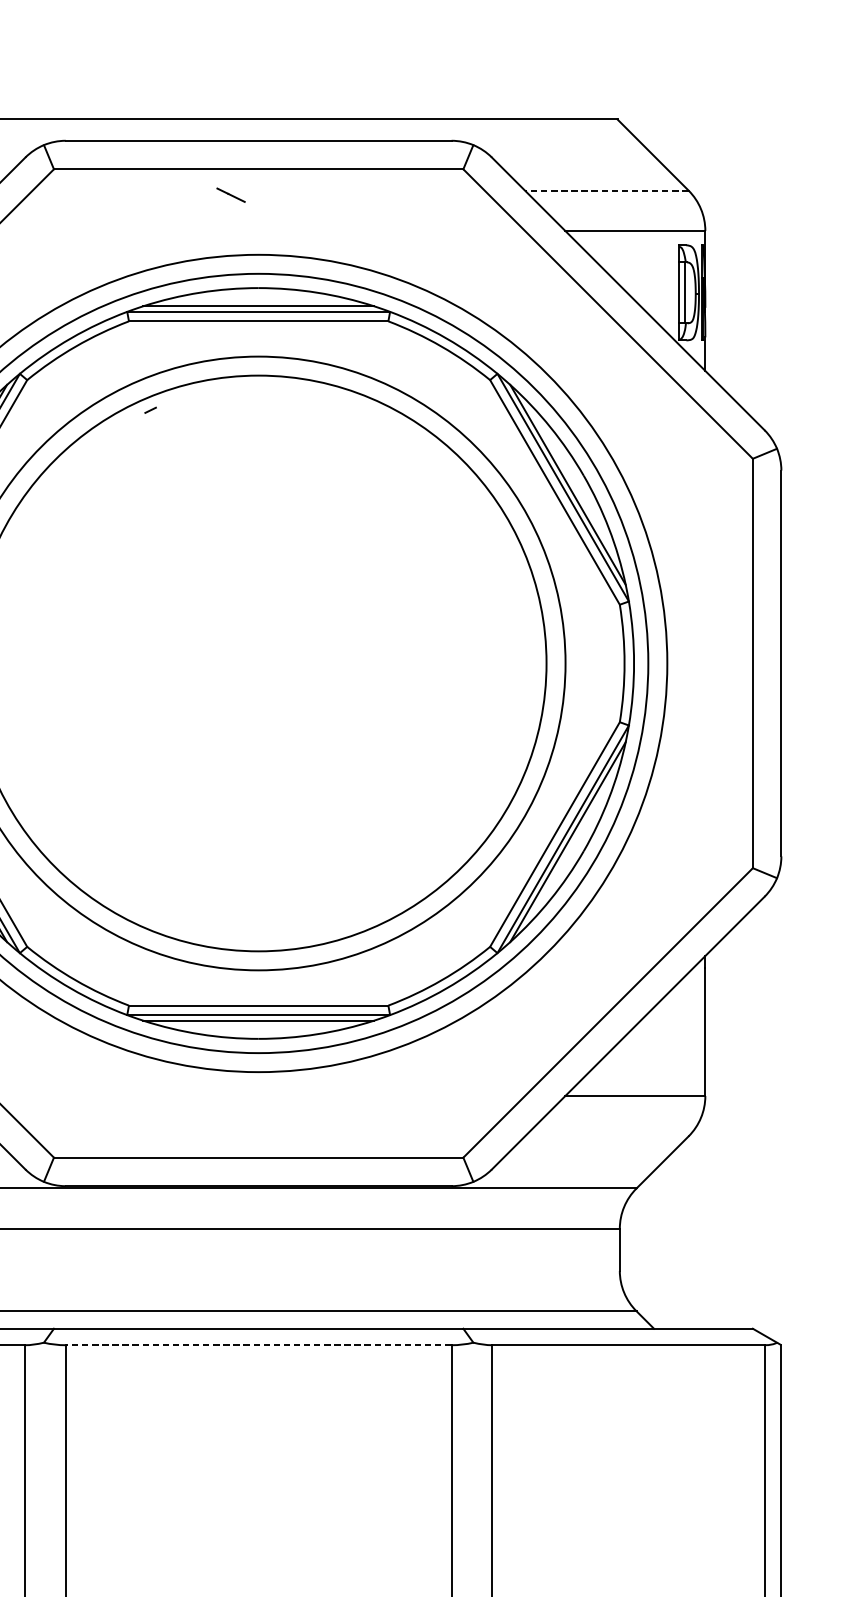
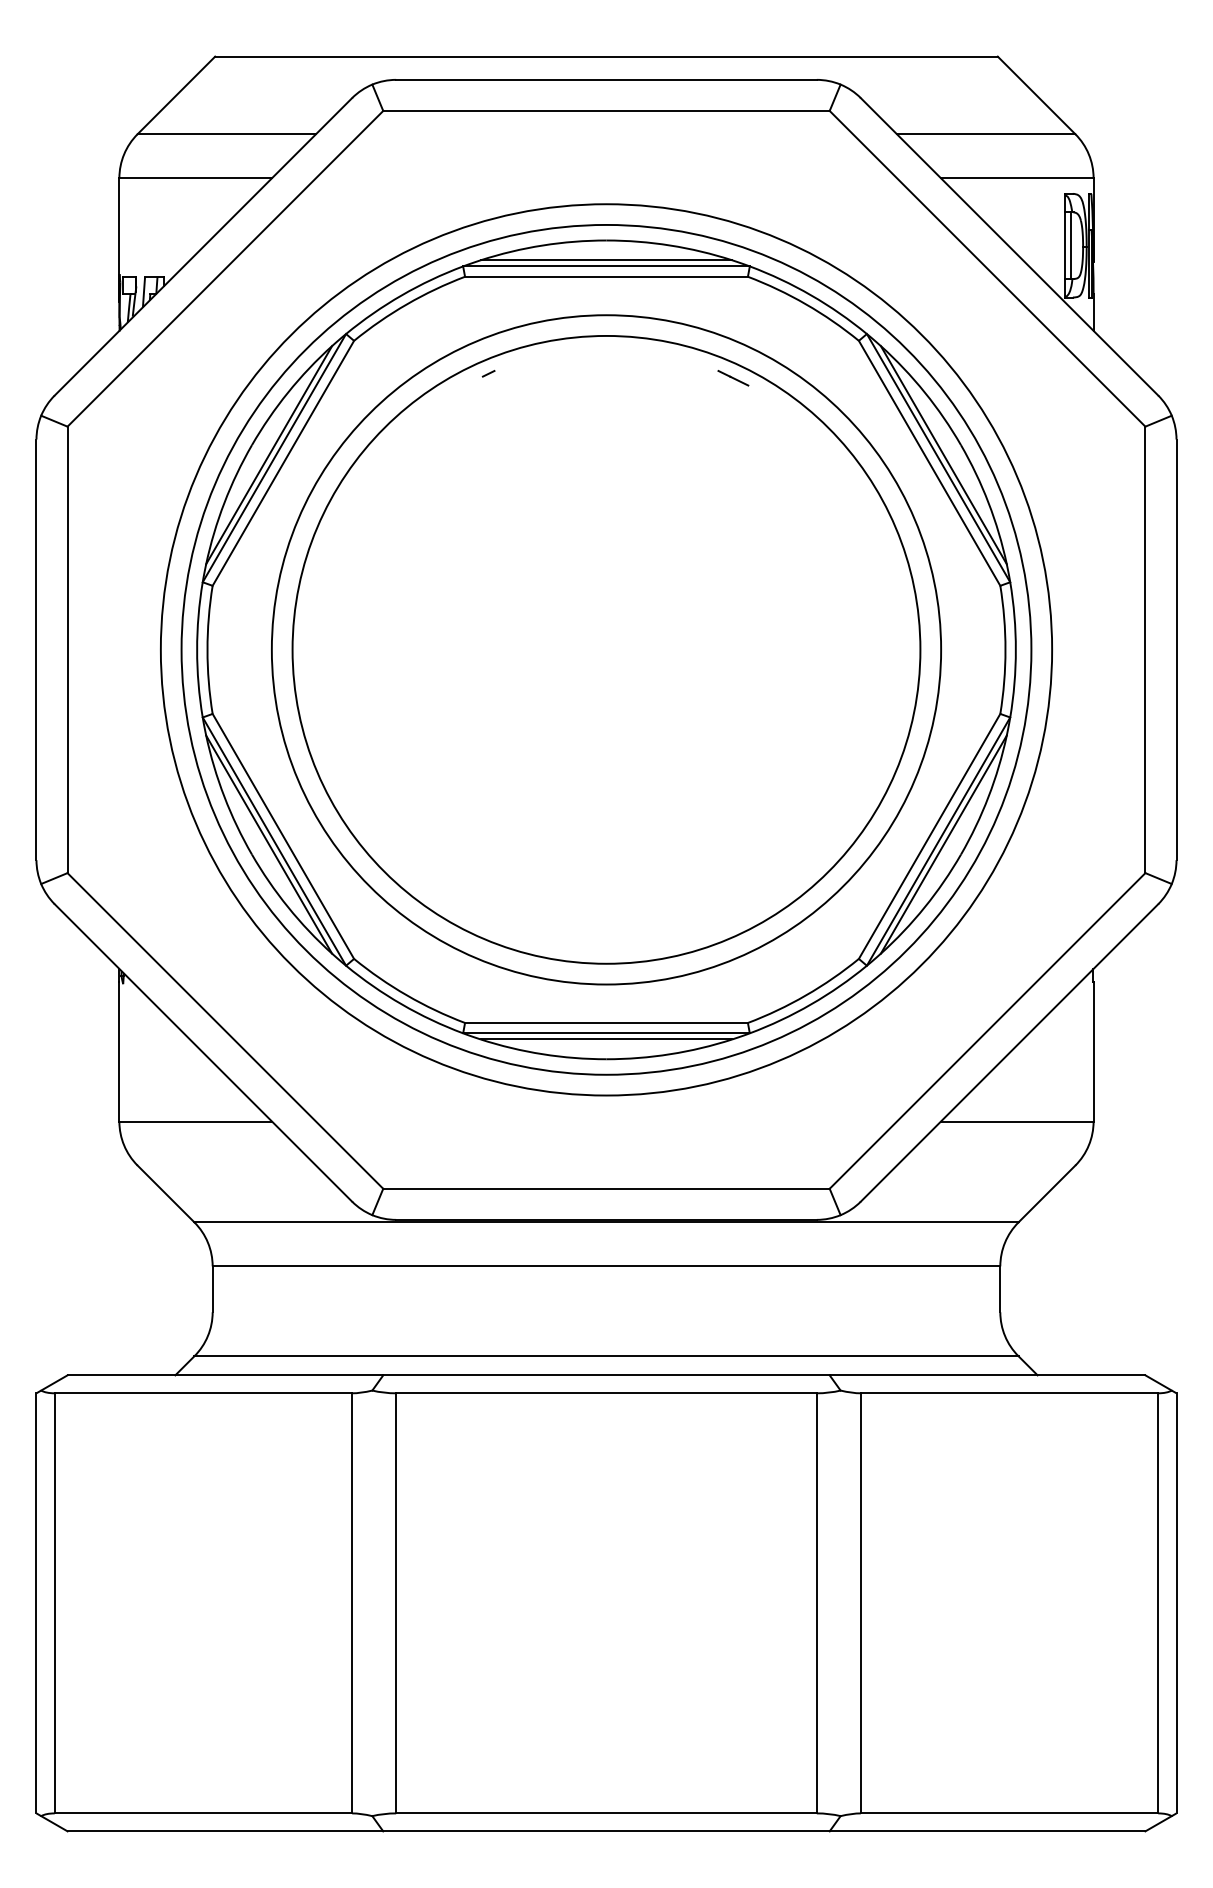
line: (606, 190) -> (985, 134), dashed -> solid
line: (231, 195) -> (733, 378), moved
line: (258, 1345) -> (606, 1393), dashed -> solid

